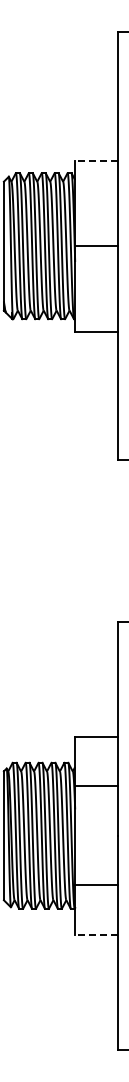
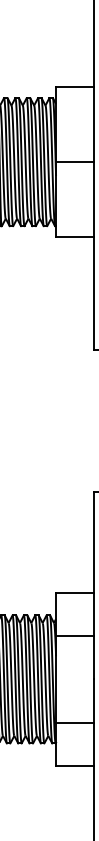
line: (96, 160) -> (74, 86), dashed -> solid
line: (96, 934) -> (74, 765), dashed -> solid

